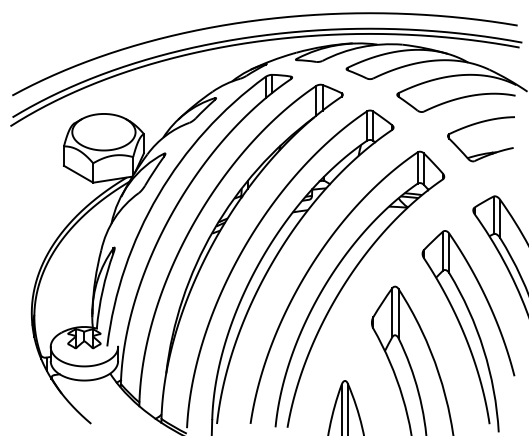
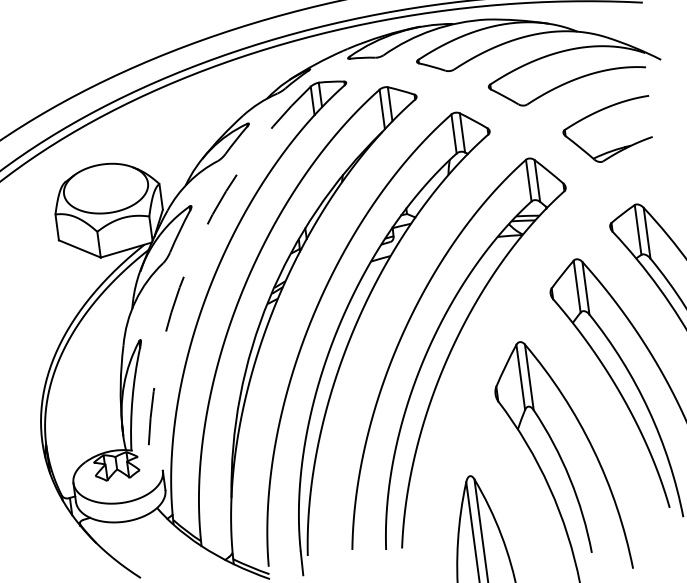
arc: (158, 195) -> (189, 262), solid -> dashed

